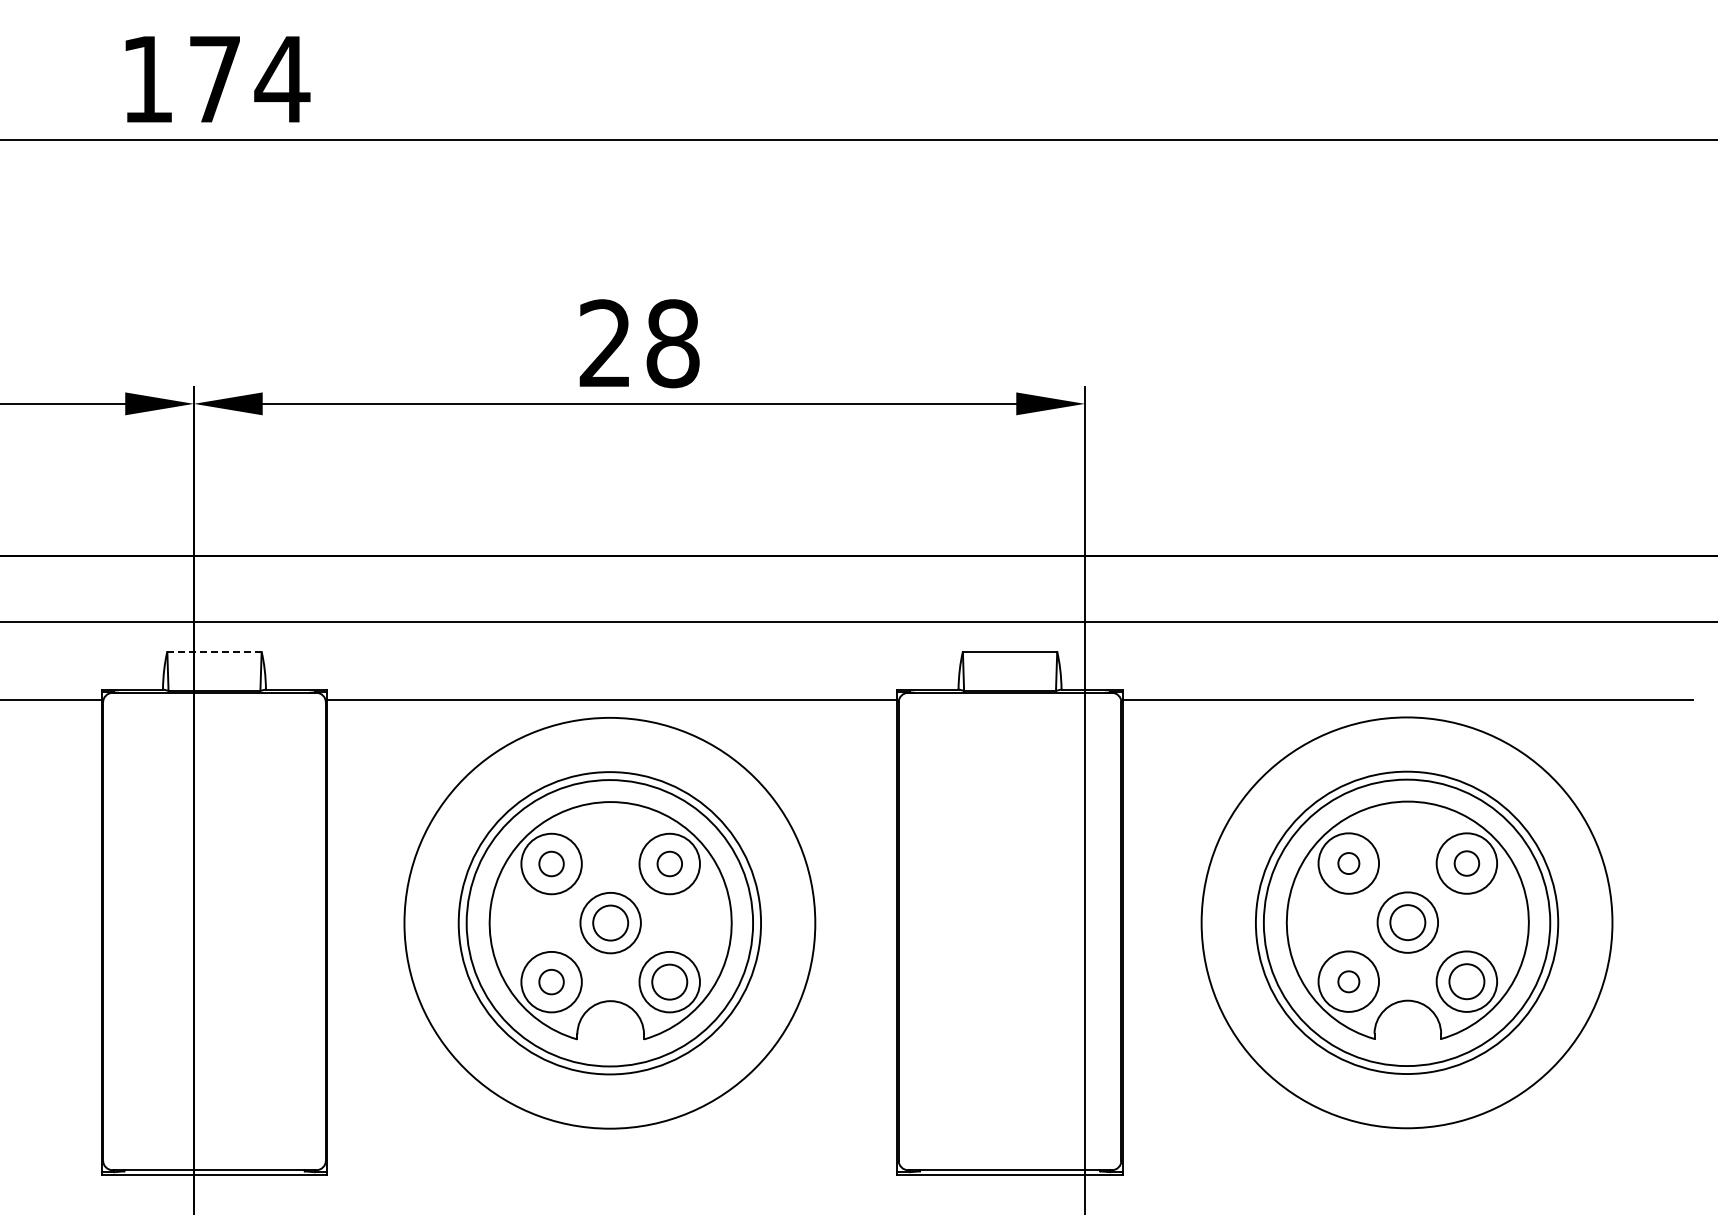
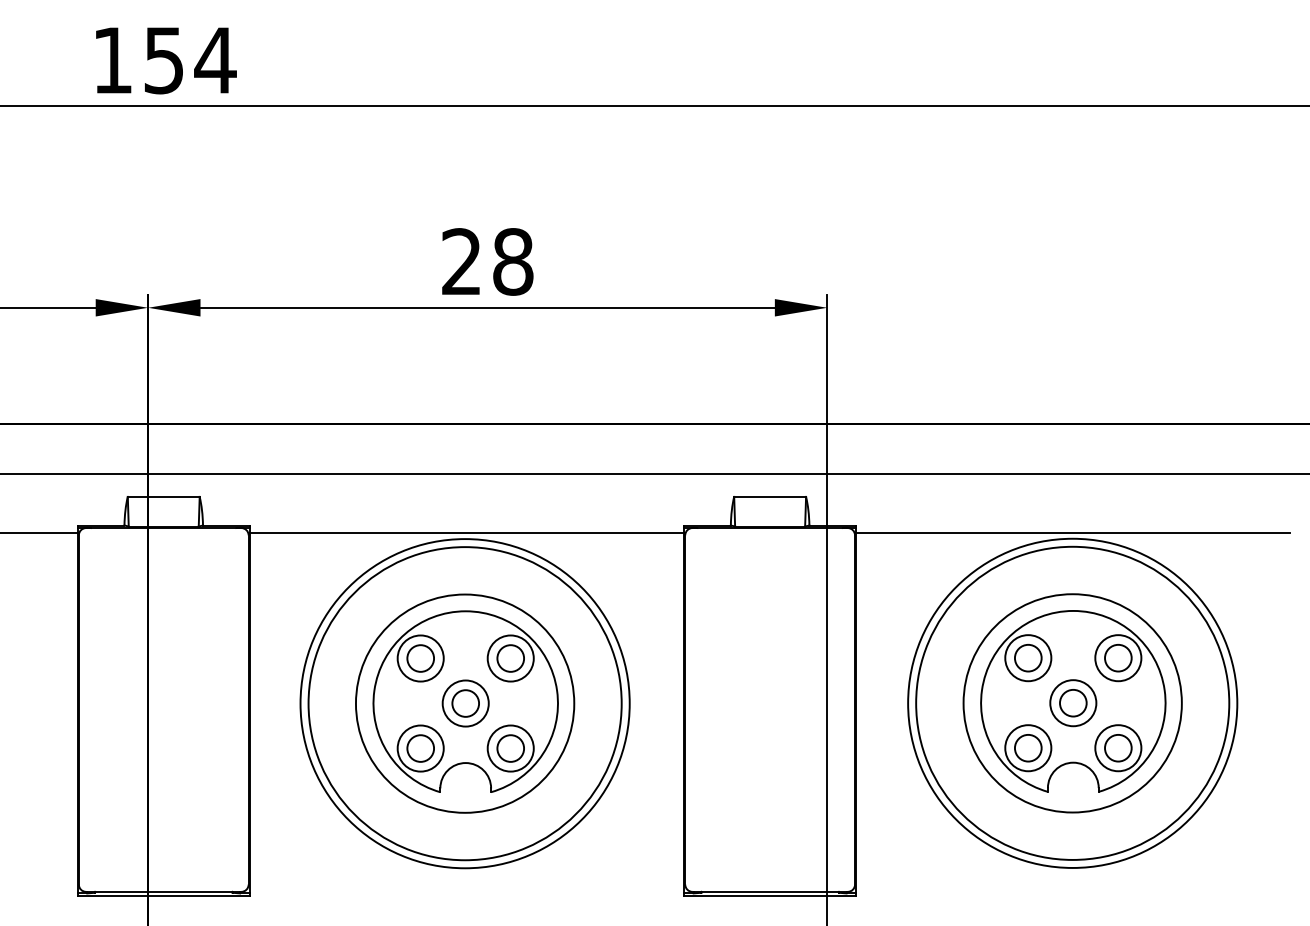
text: (214, 79) -> (163, 60), 174 -> 154
line: (214, 651) -> (163, 496), dashed -> solid
circle: (551, 863) -> (420, 658), size x1.43
circle: (669, 863) -> (510, 658), size x1.43
circle: (1348, 863) -> (1028, 658), size x1.67
circle: (1466, 863) -> (1118, 658), size x1.43
circle: (1407, 922) -> (1073, 703), size x1.43
circle: (609, 923) -> (464, 703), size x1.43
circle: (551, 981) -> (420, 748), size x1.43
circle: (1348, 981) -> (1028, 748), size x1.67

